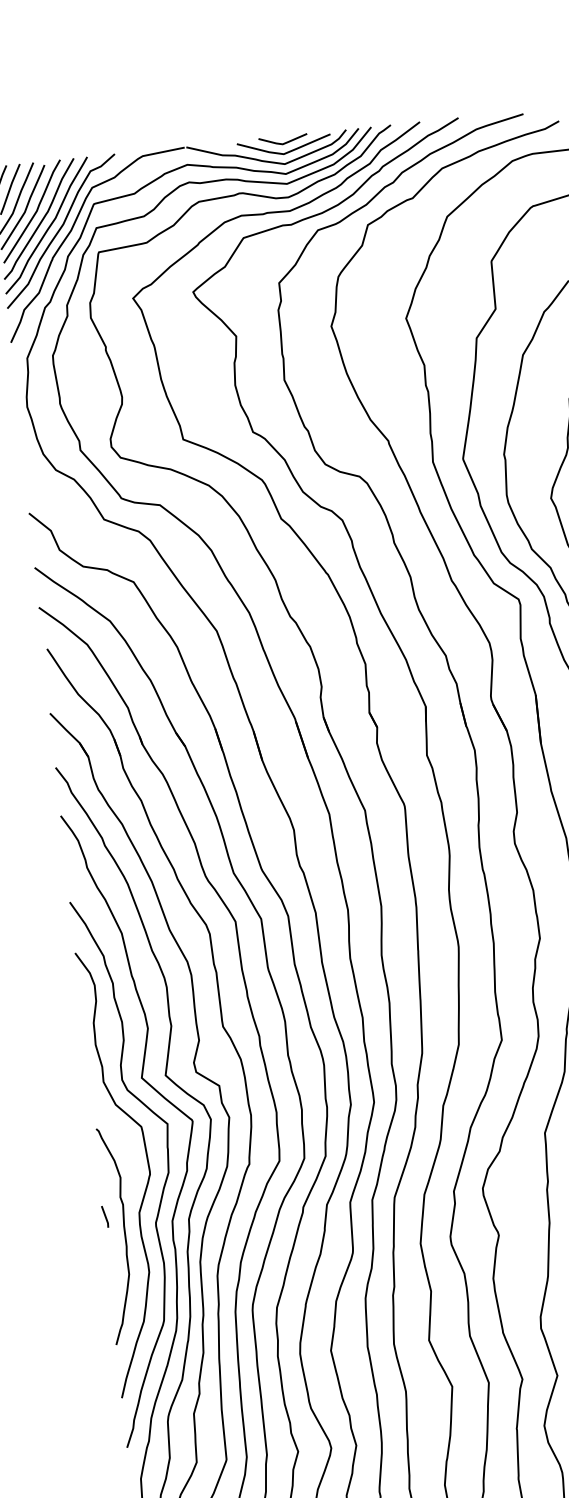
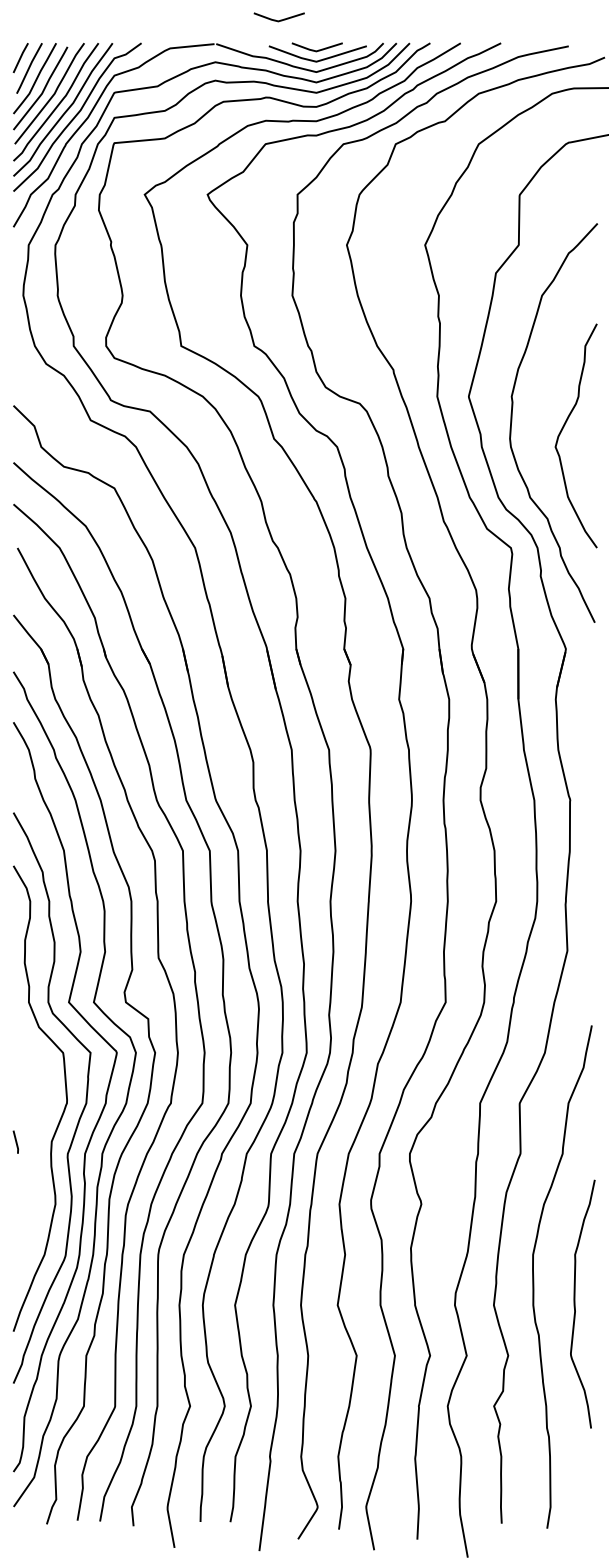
line: (245, 117) -> (280, 19), added
curve: (124, 1234) -> (33, 1162), removed

